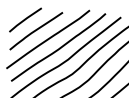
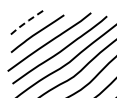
line: (24, 19) -> (25, 22), solid -> dashed

